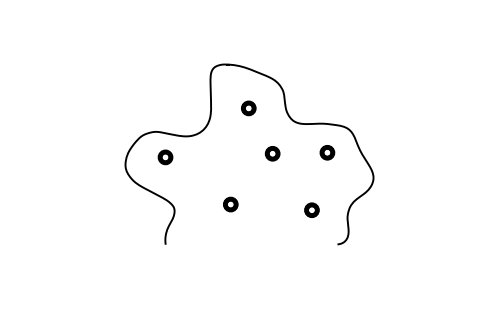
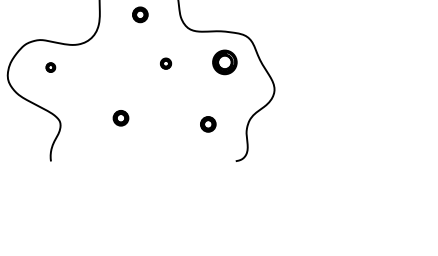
part: (327, 152) -> (225, 62), size x1.6
part: (272, 153) -> (165, 63), size x0.7
part: (165, 157) -> (50, 67), size x0.6

